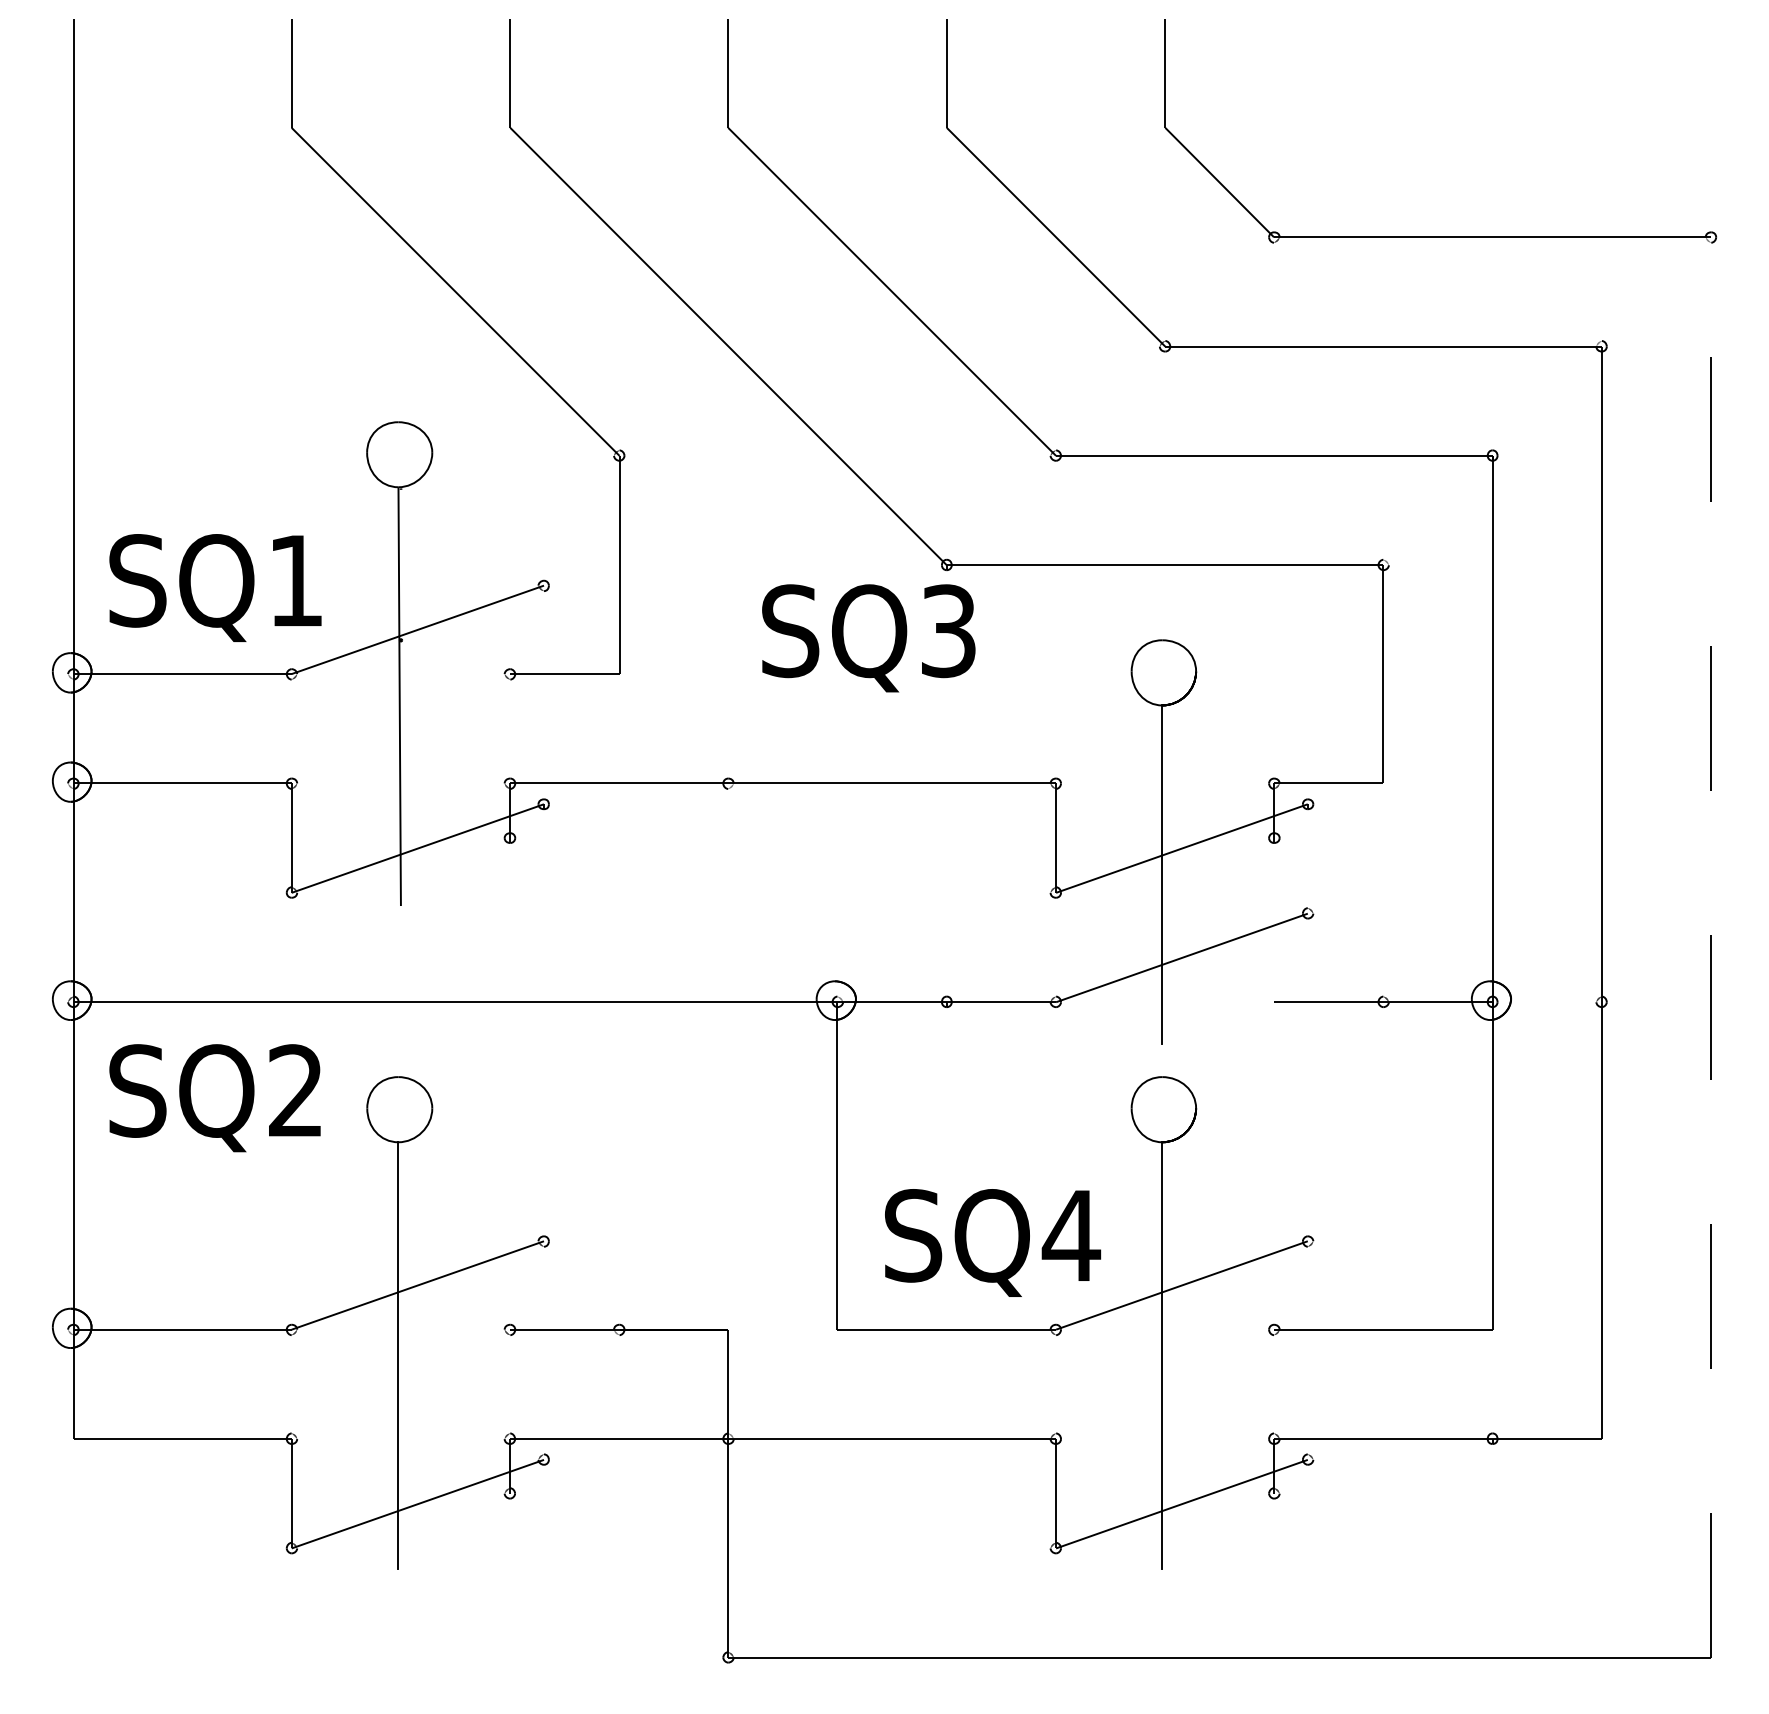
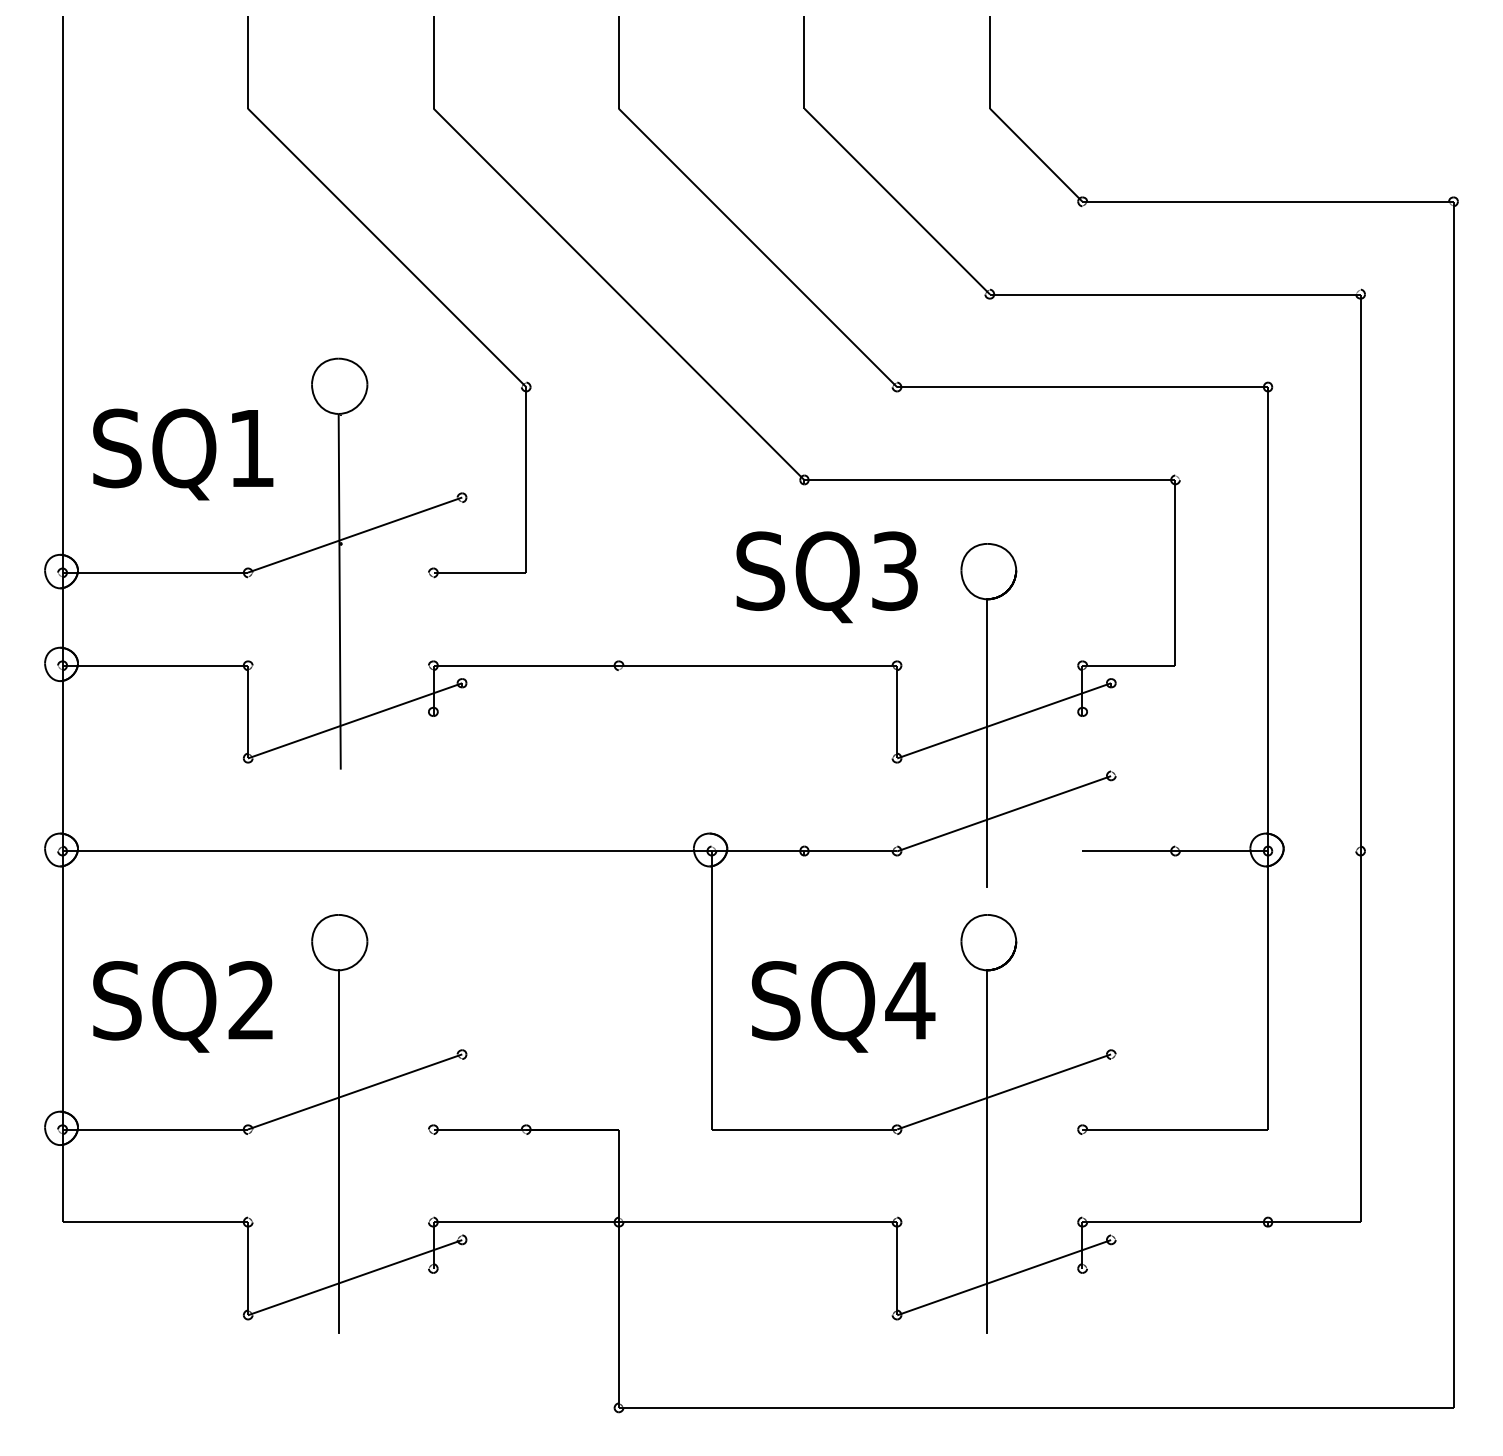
text: (215, 587) -> (183, 454), moved
text: (868, 638) -> (826, 577), moved
line: (1710, 947) -> (1453, 804), dashed -> solid
text: (214, 1097) -> (182, 1006), moved
text: (992, 1242) -> (843, 1006), moved

